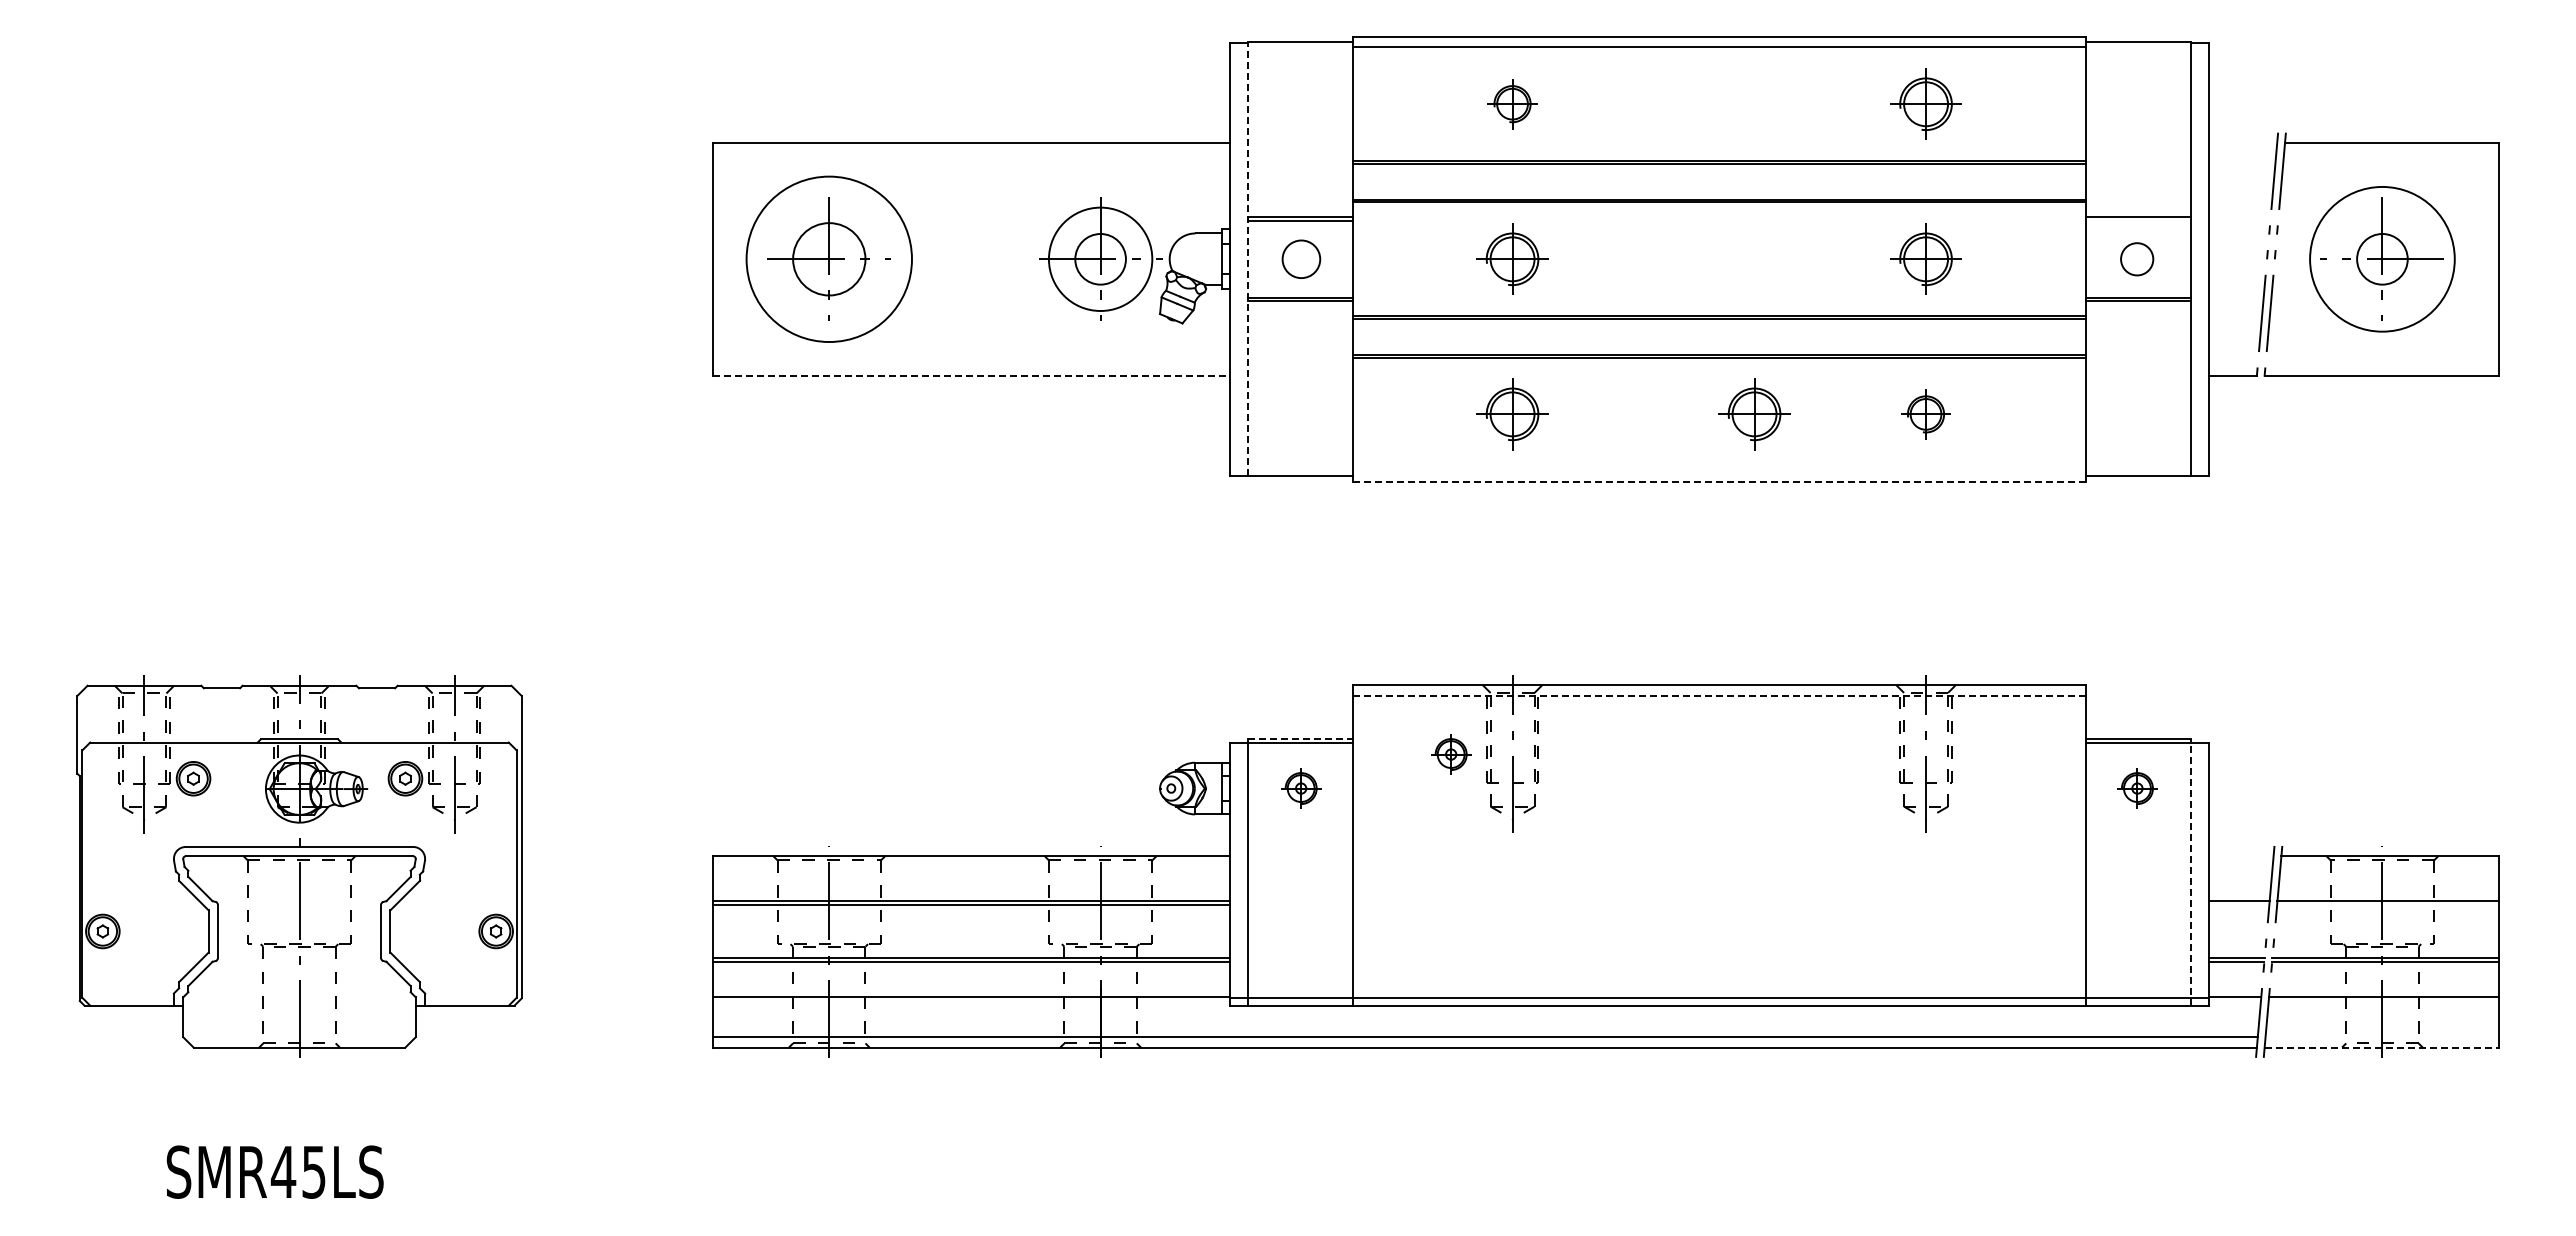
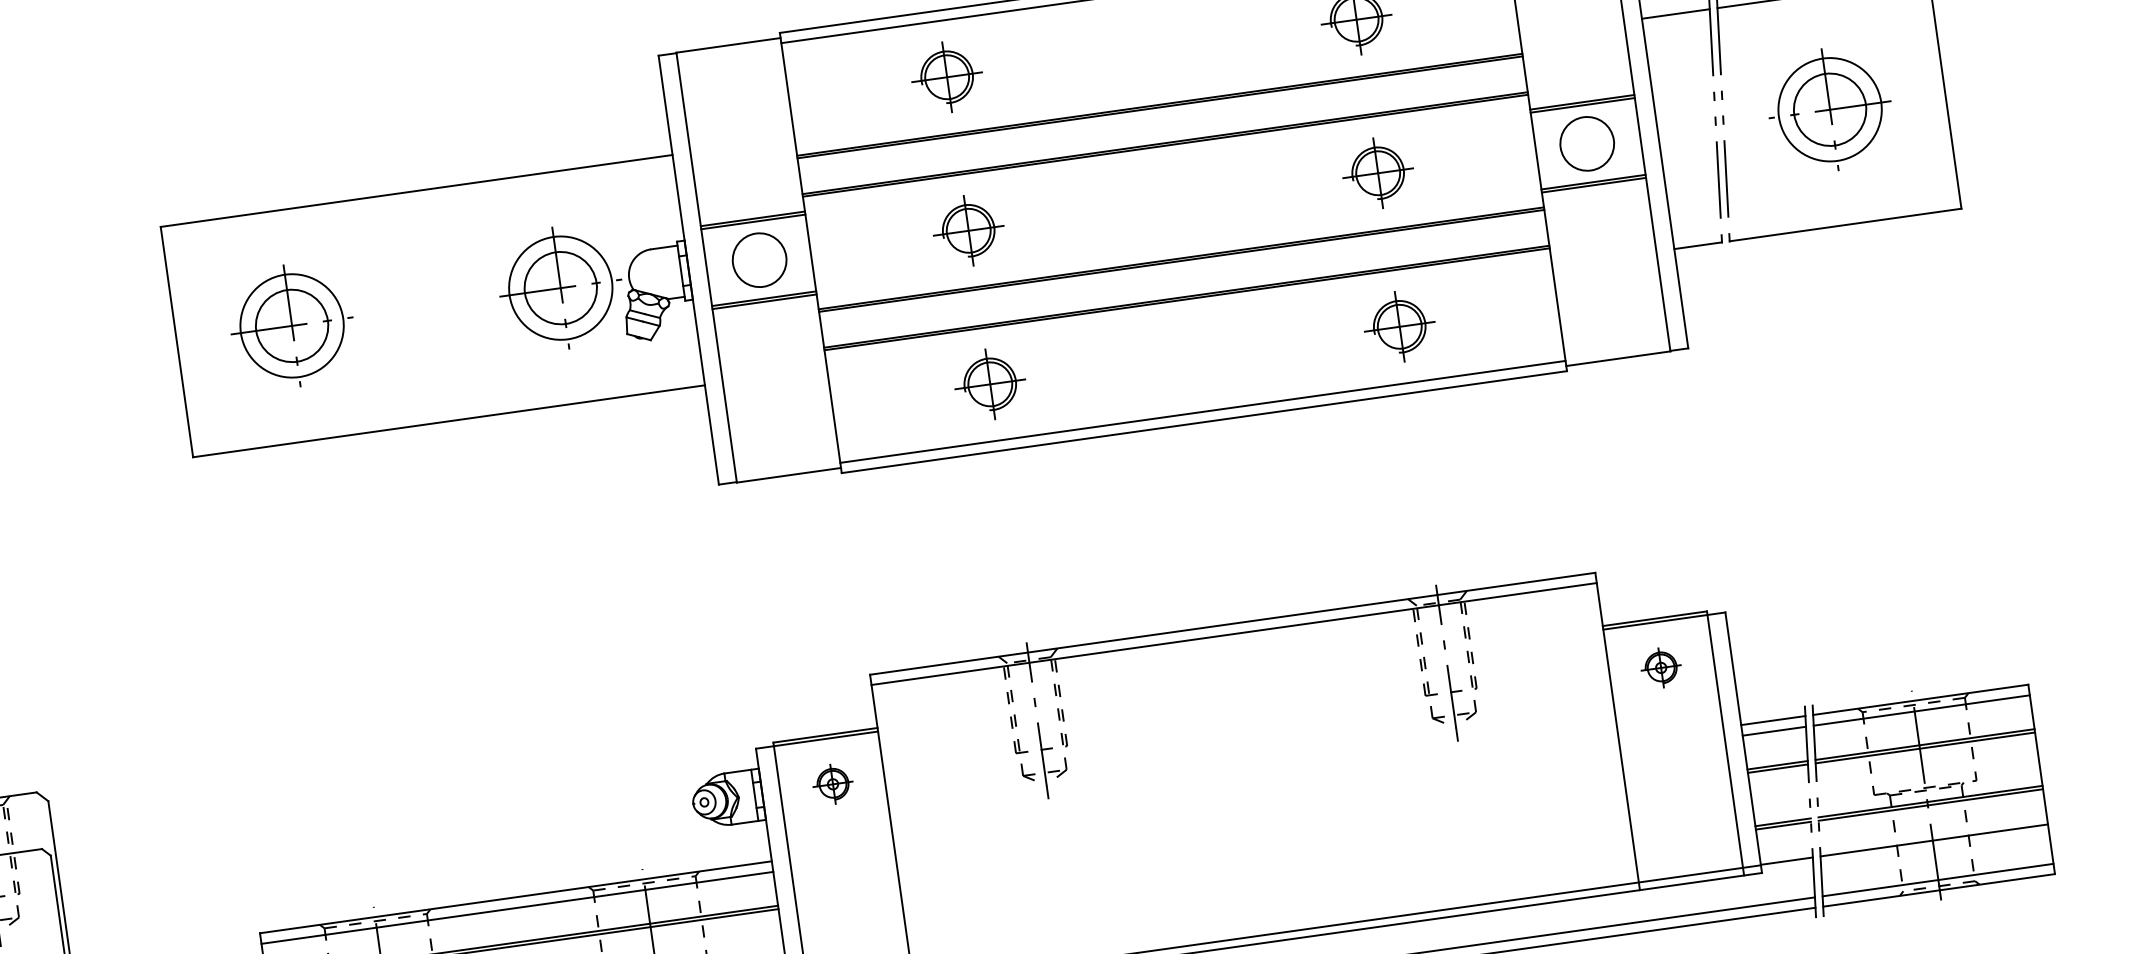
part: (1512, 103) -> (946, 76), size x1.43
line: (2242, 143) -> (1675, 14), added
line: (2137, 220) -> (1582, 105), added
line: (1247, 258) -> (706, 266), dashed -> solid
circle: (828, 259) -> (291, 326), size x0.62
circle: (1100, 259) -> (560, 288), size x1.43
circle: (1301, 259) -> (759, 260), size x1.43
circle: (2137, 259) -> (1587, 144), size x1.67
circle: (2382, 259) -> (1830, 109), size x0.71
circle: (2382, 259) -> (1830, 109), size x1.43
line: (971, 375) -> (449, 421), dashed -> solid
part: (1754, 414) -> (1229, 350), removed
part: (1925, 414) -> (1399, 327), size x1.43
line: (1719, 471) -> (1203, 412), added
line: (1719, 481) -> (1204, 422), dashed -> solid
line: (1718, 695) -> (1233, 634), dashed -> solid
line: (1300, 738) -> (825, 734), dashed -> solid
part: (1451, 754) -> (977, 729), removed
line: (2240, 856) -> (1772, 720), added
line: (971, 866) -> (517, 907), added
line: (2240, 866) -> (1774, 730), added
line: (2389, 866) -> (1921, 710), added
line: (2190, 871) -> (1725, 742), dashed -> solid
line: (2238, 904) -> (1777, 768), added
line: (2387, 904) -> (1924, 747), added
line: (2381, 1037) -> (1937, 880), added
line: (2382, 1047) -> (1939, 890), dashed -> solid

